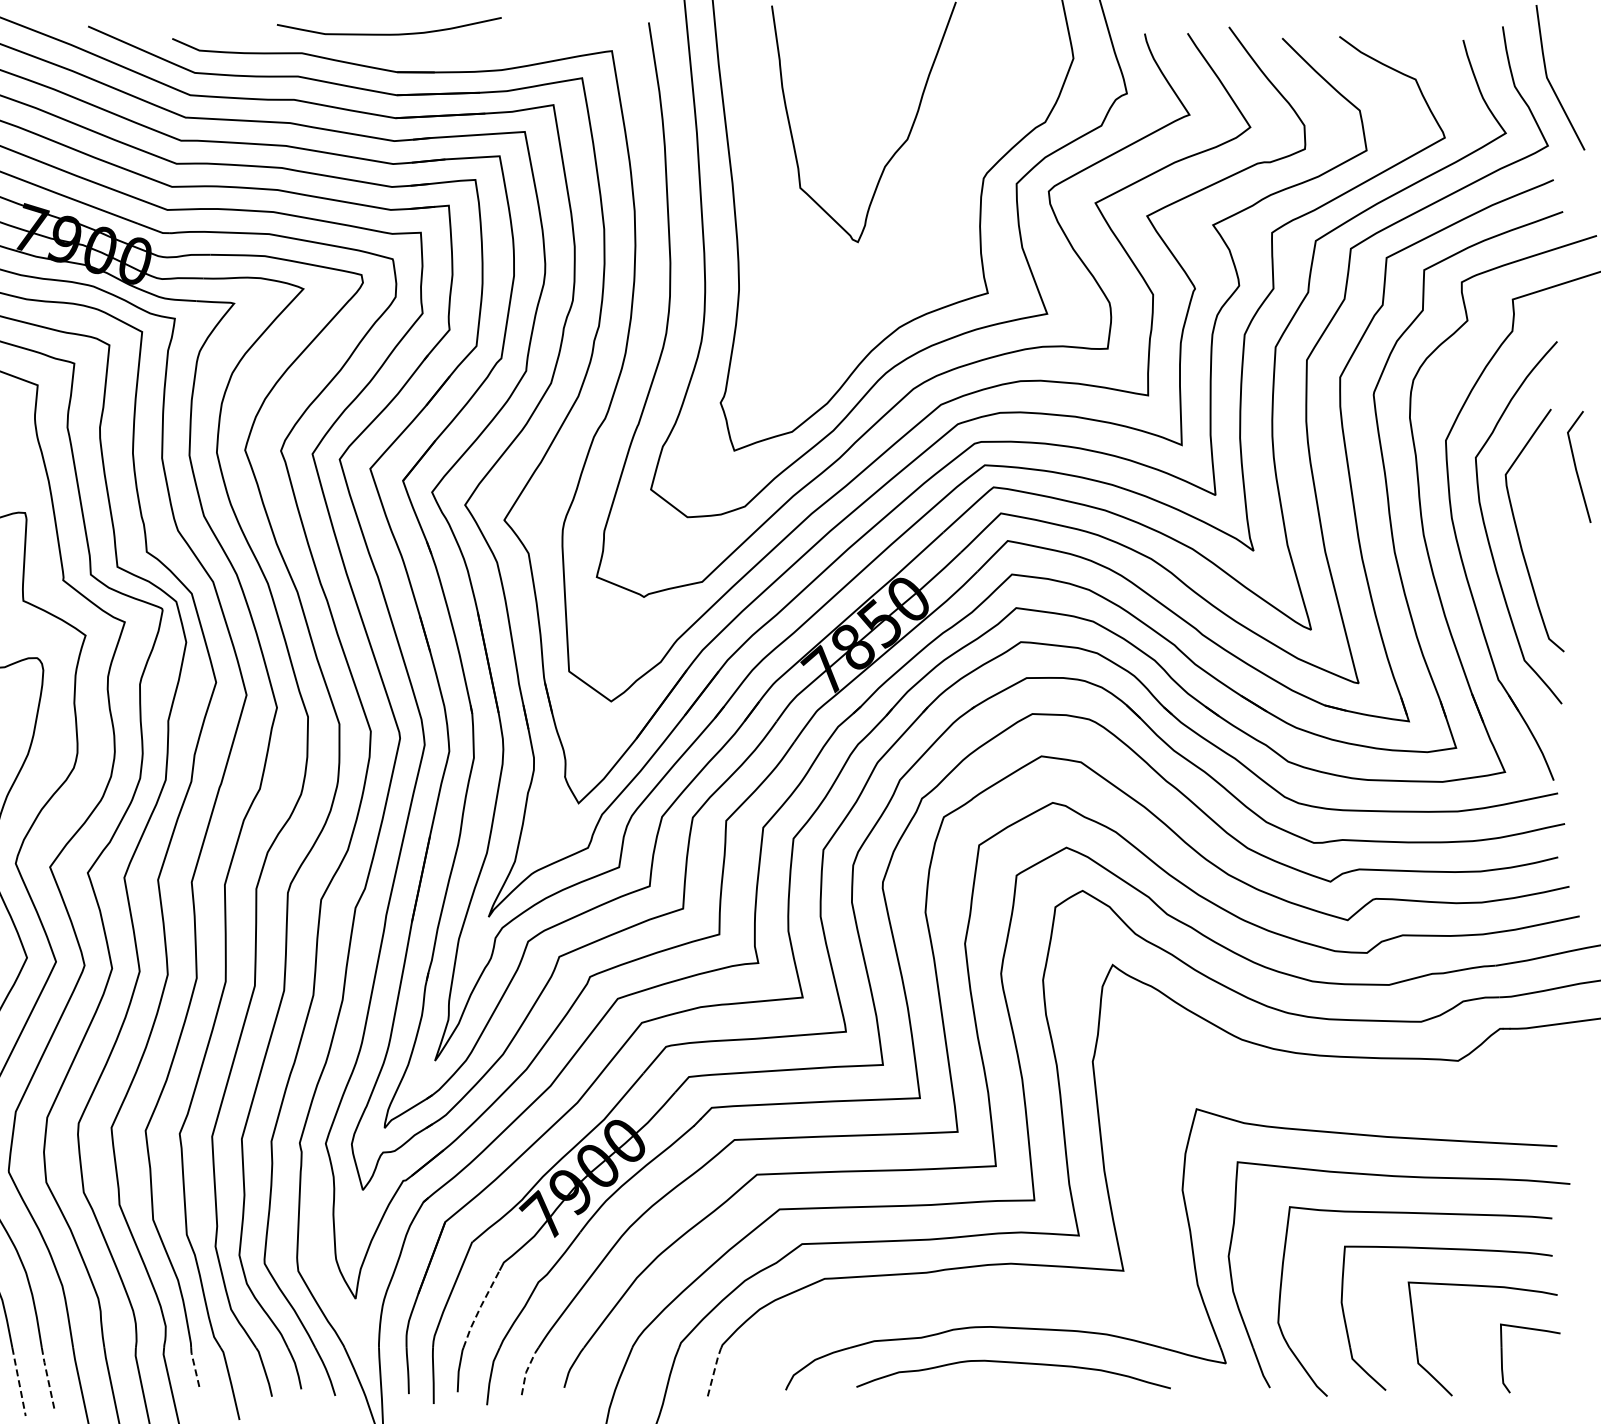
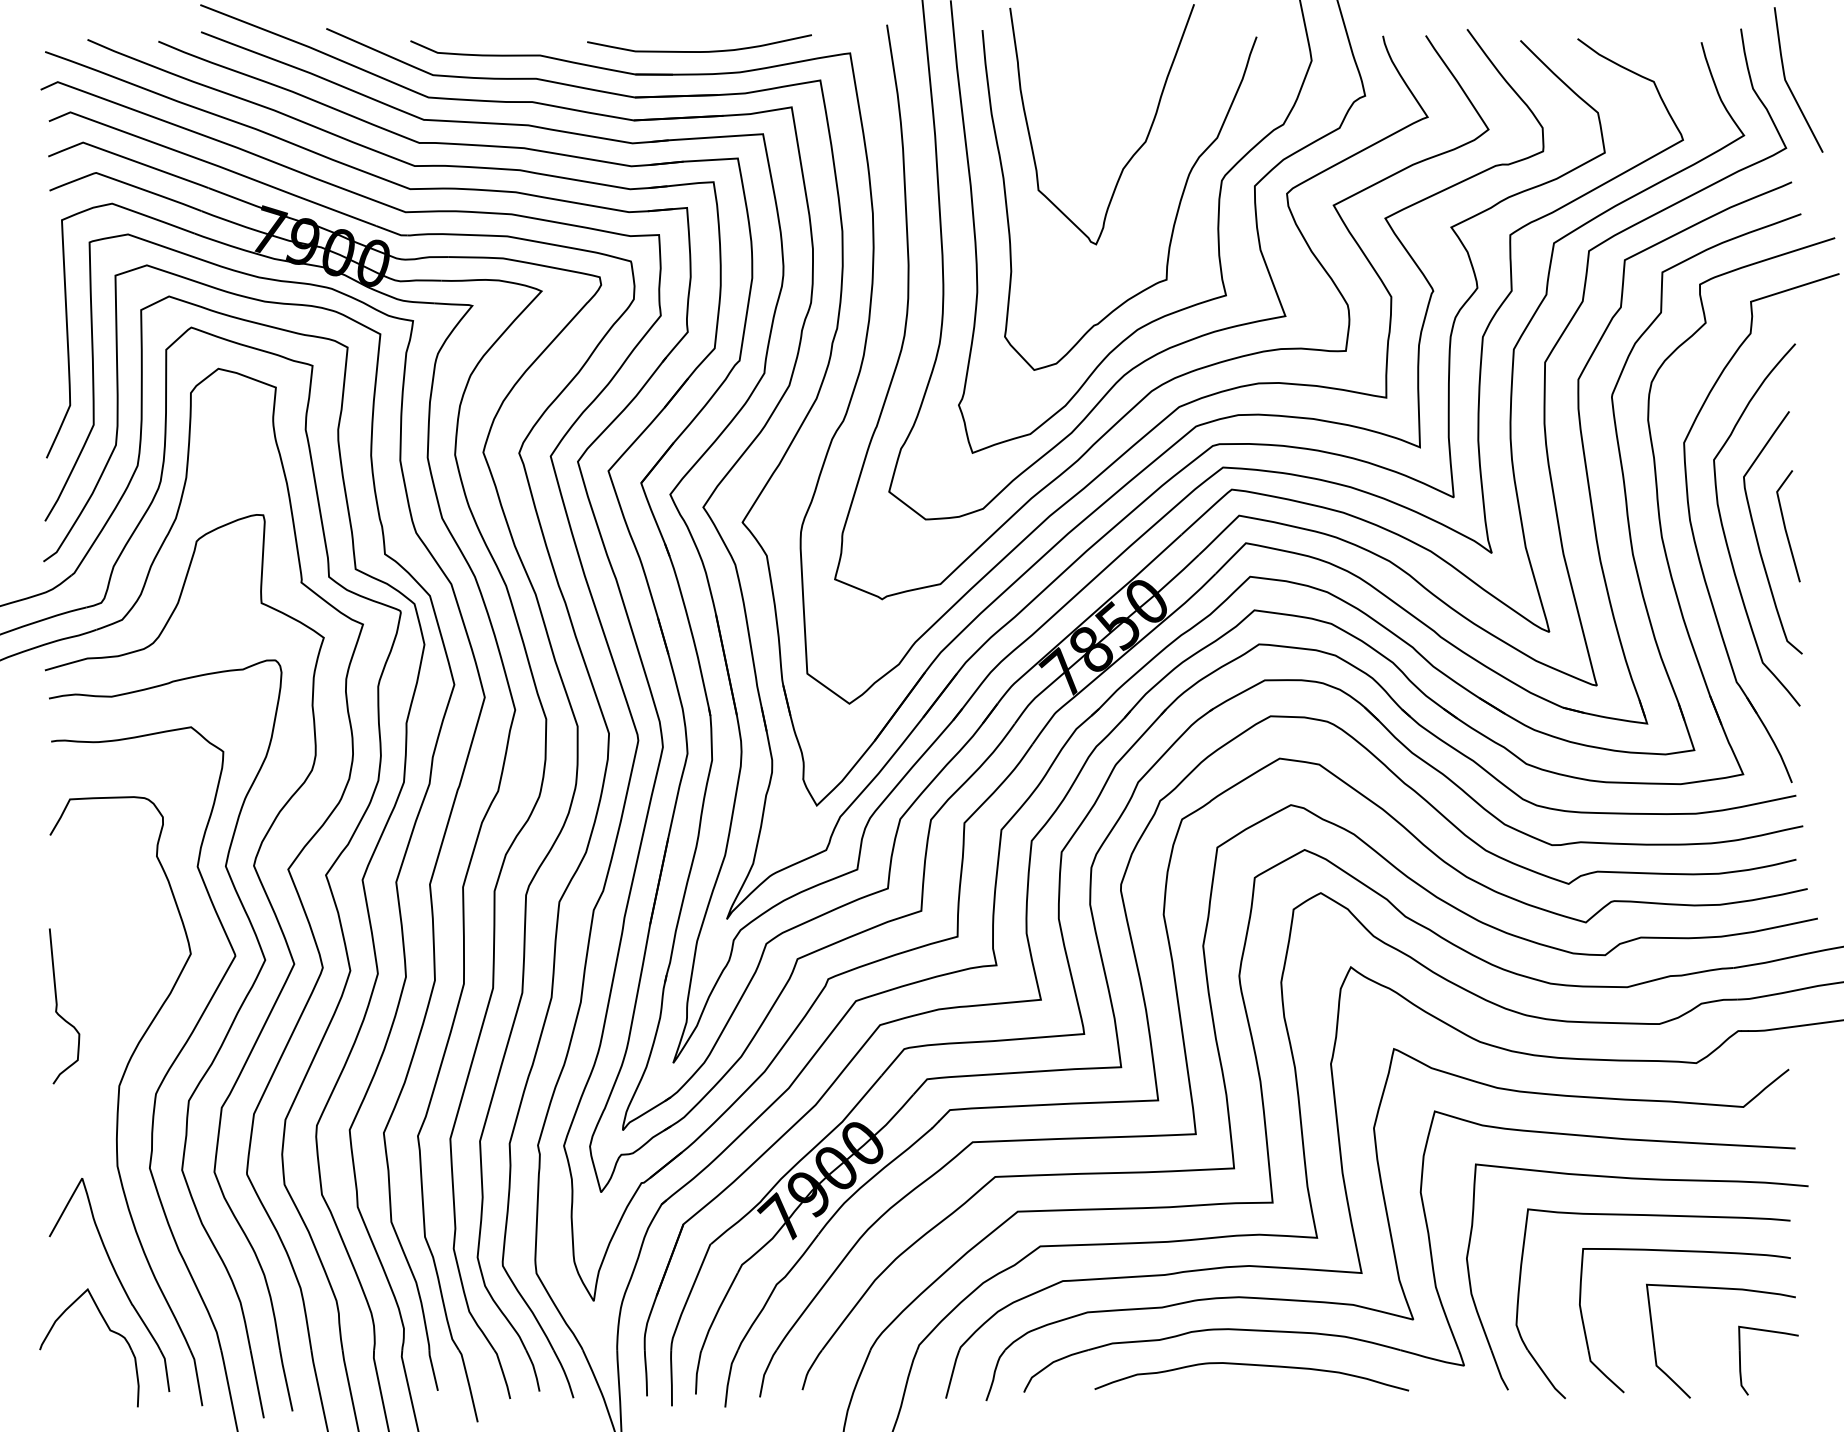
curve: (389, 34) -> (699, 51), moved
curve: (937, 213) -> (1175, 215), added
line: (1577, 469) -> (1786, 528), moved
part: (1149, 1222) -> (1387, 1224), added
line: (480, 1308) -> (718, 1310), dashed -> solid
line: (195, 1367) -> (433, 1369), dashed -> solid
line: (527, 1370) -> (765, 1372), dashed -> solid
line: (714, 1370) -> (952, 1372), dashed -> solid
line: (47, 1378) -> (285, 1380), dashed -> solid
line: (19, 1382) -> (257, 1384), dashed -> solid

